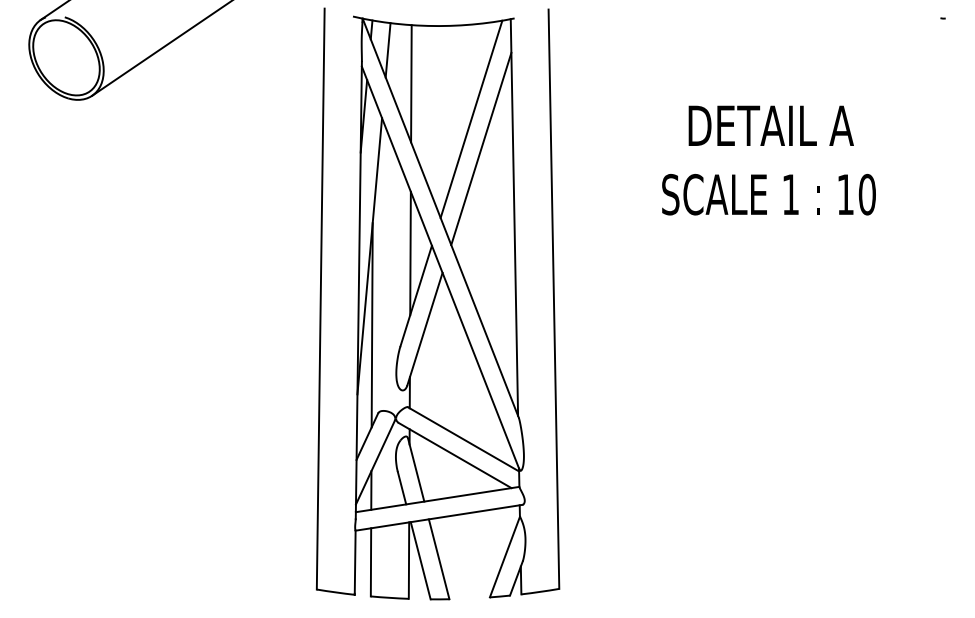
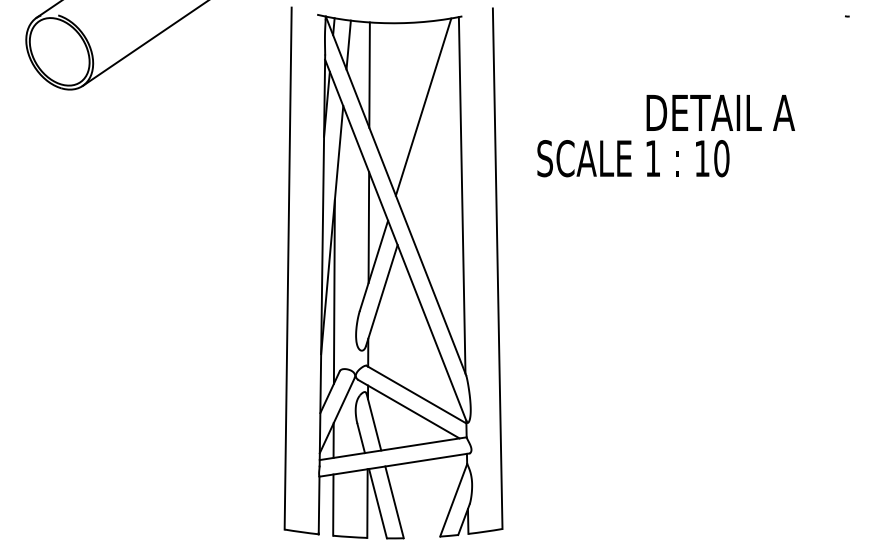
text: (770, 125) -> (720, 112), moved
line: (481, 148) -> (432, 133), removed
text: (768, 194) -> (632, 158), moved

